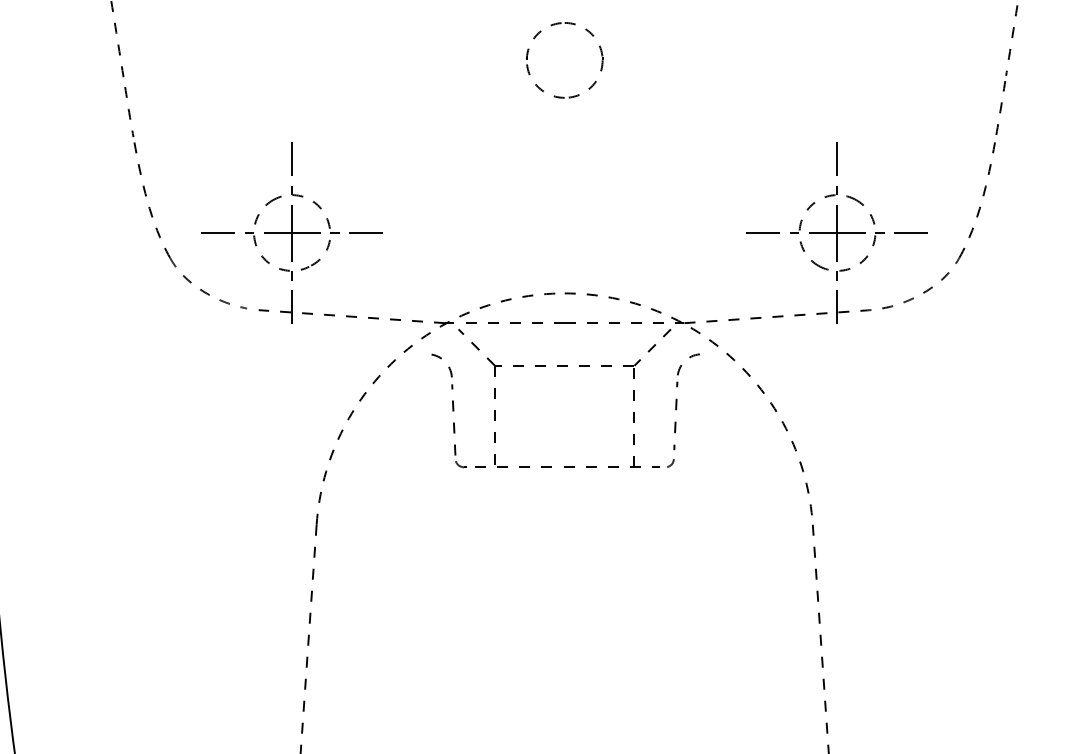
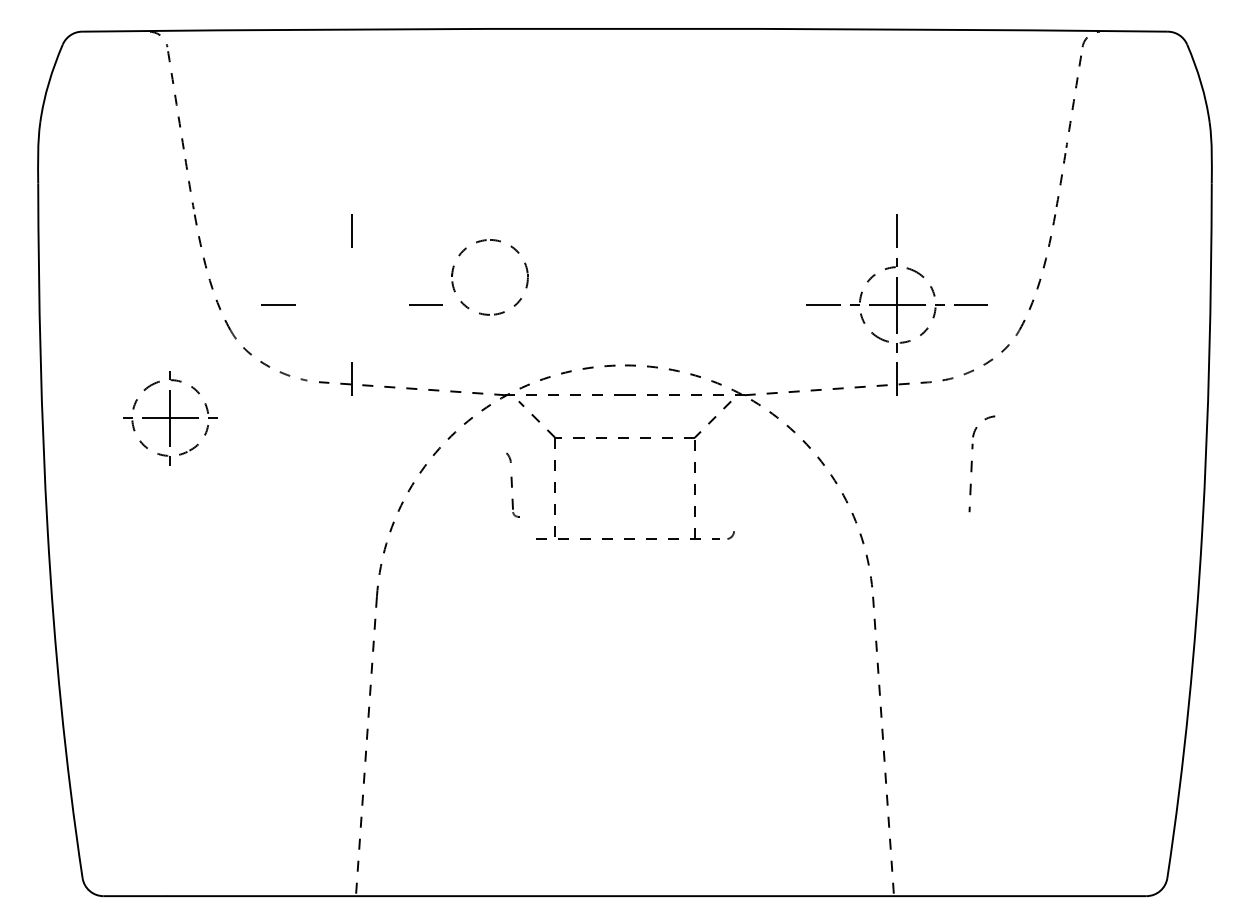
part: (563, 96) -> (488, 313), moved
part: (292, 233) -> (170, 418), moved
part: (677, 401) -> (972, 463), moved
part: (448, 410) -> (508, 482), size x0.6

